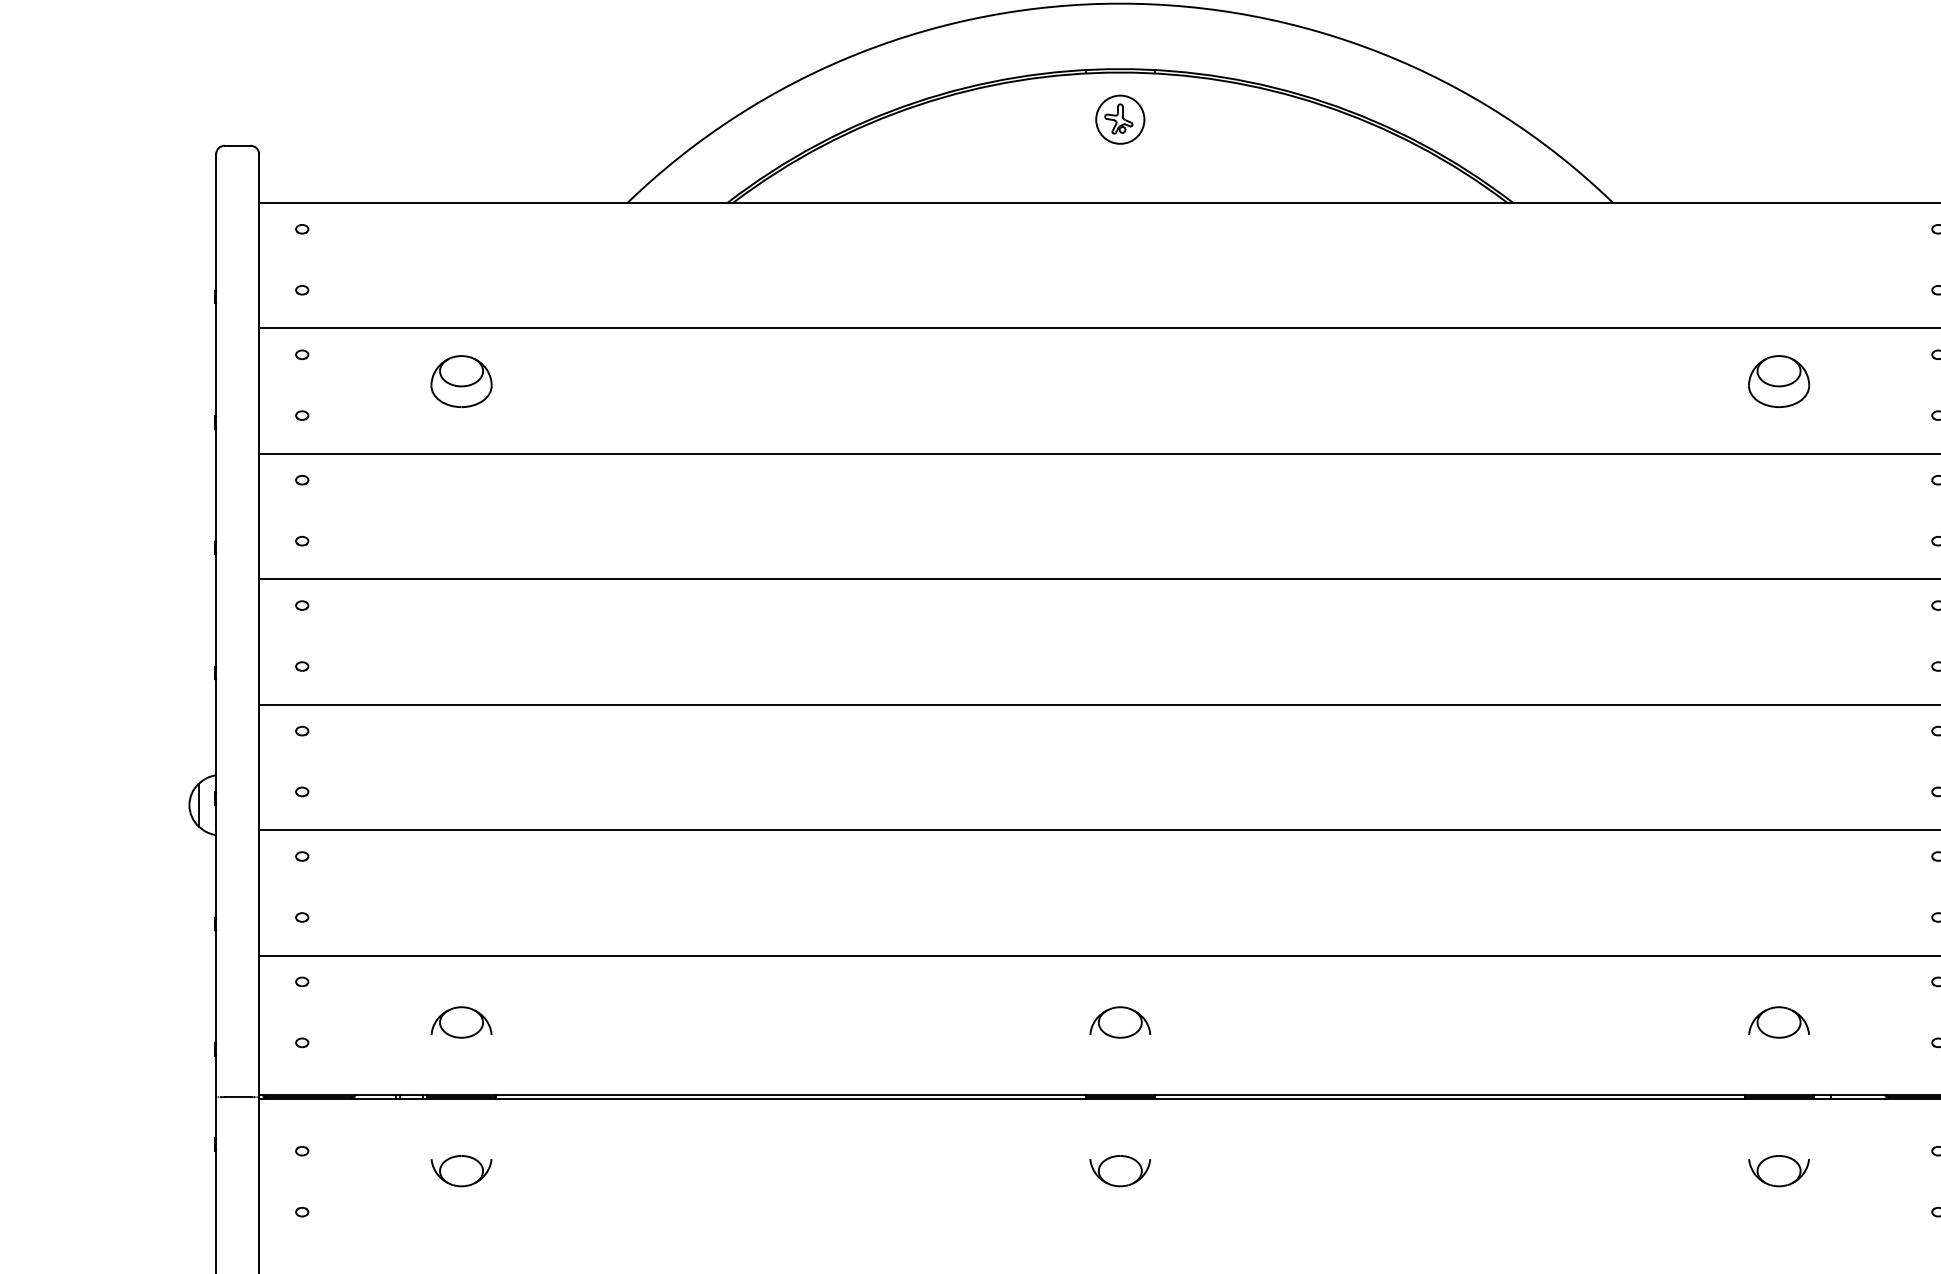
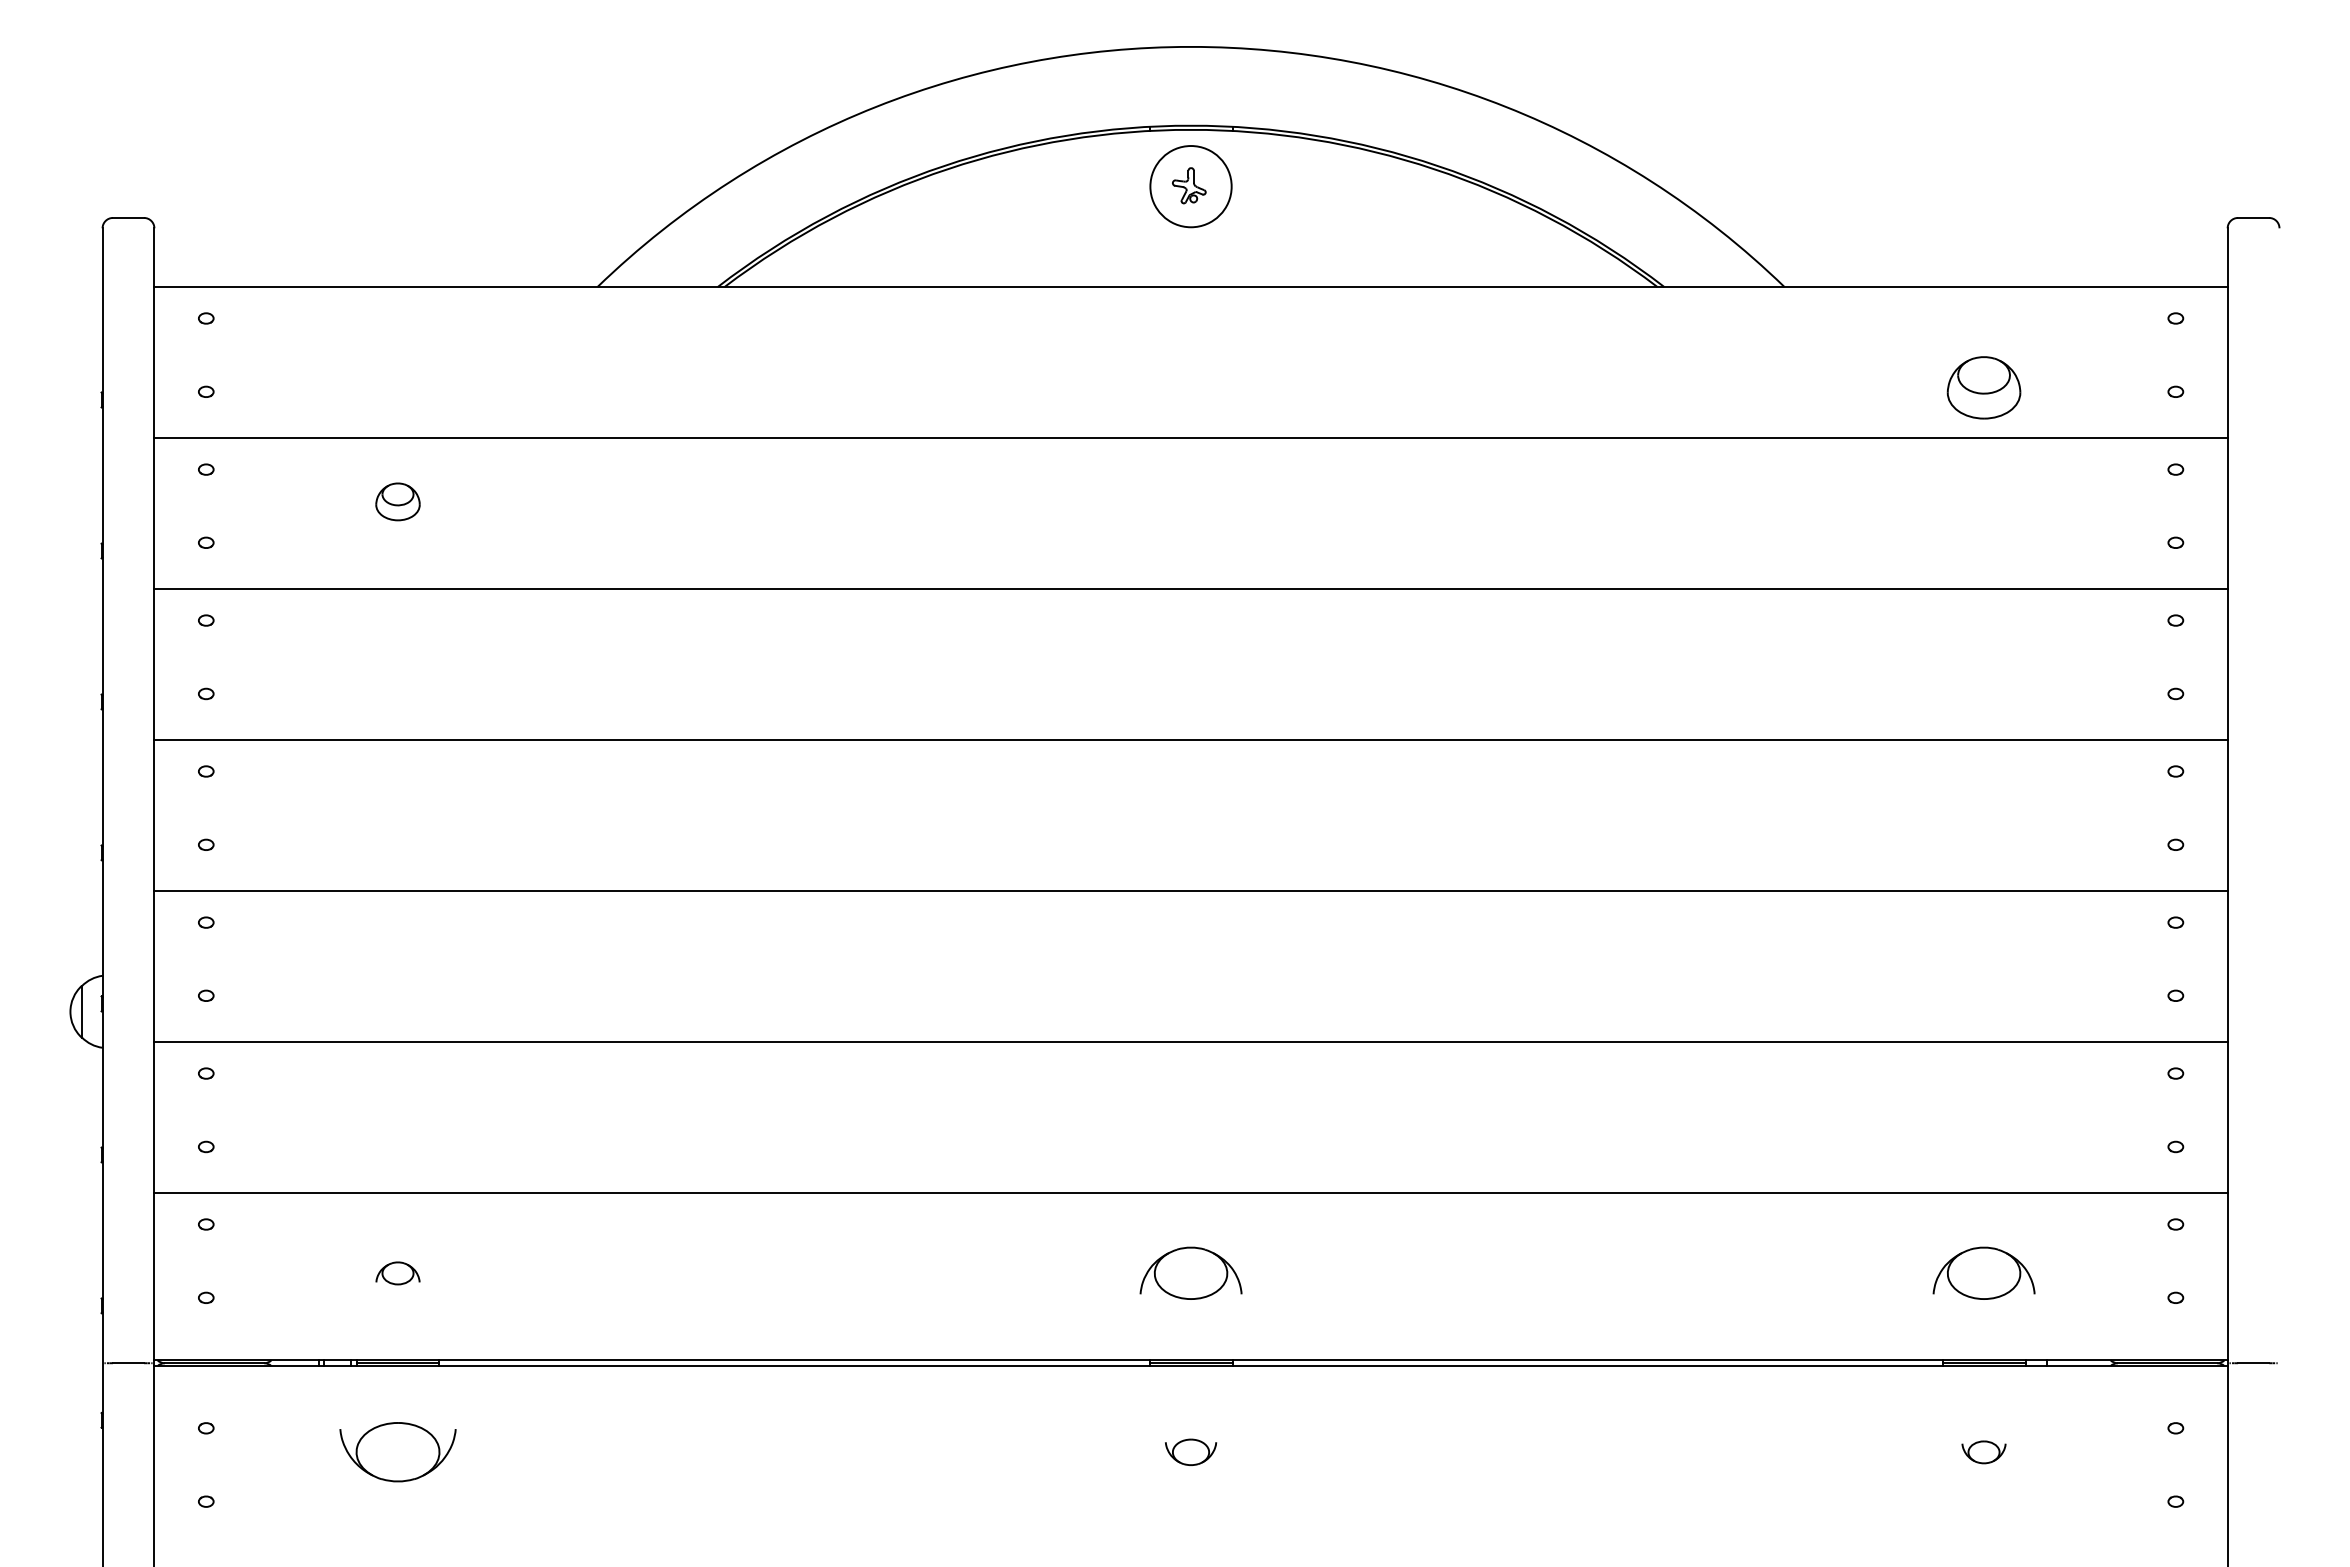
circle: (1120, 119) -> (1191, 186), size x1.4
part: (461, 381) -> (397, 501), size x0.6
part: (1778, 381) -> (1983, 387), moved
part: (461, 1022) -> (397, 1273), size x0.6
part: (1119, 1022) -> (1190, 1273), size x1.4
part: (1778, 1022) -> (1983, 1273), size x1.4
part: (461, 1171) -> (397, 1452), size x1.6
part: (1119, 1171) -> (1190, 1452), size x0.7
part: (1778, 1171) -> (1983, 1452), size x0.6

